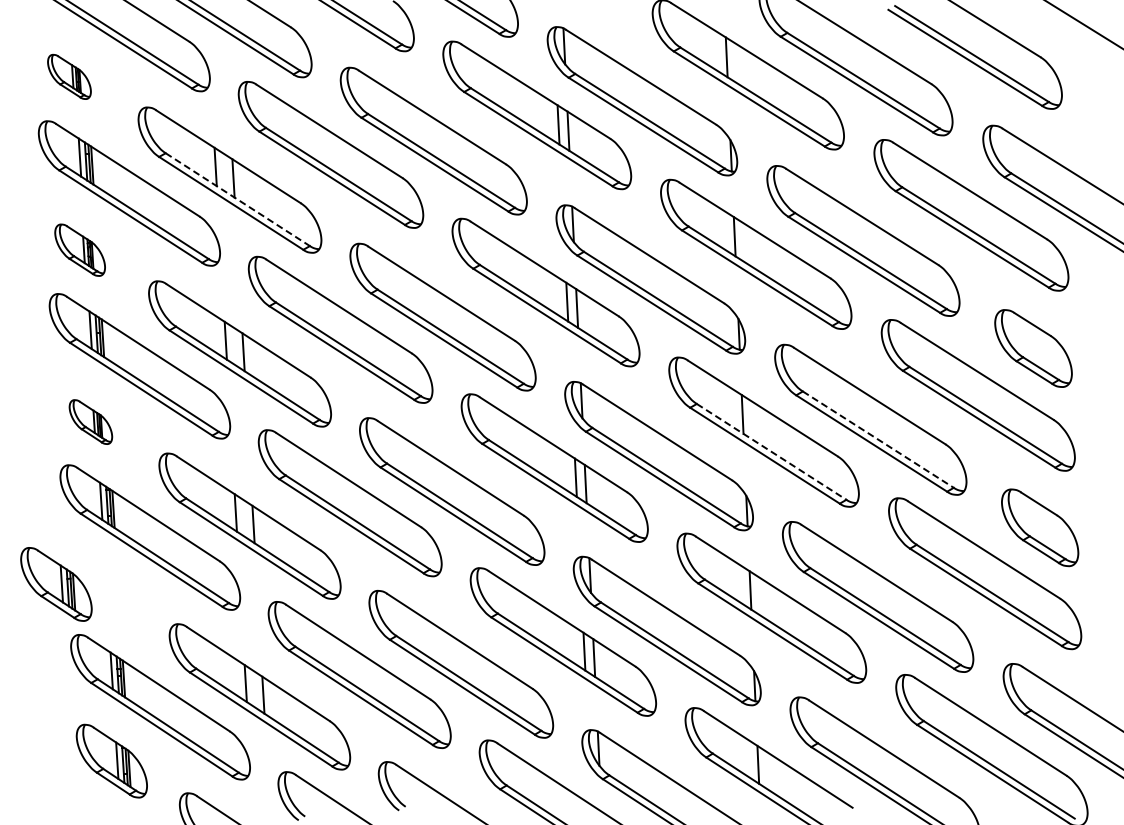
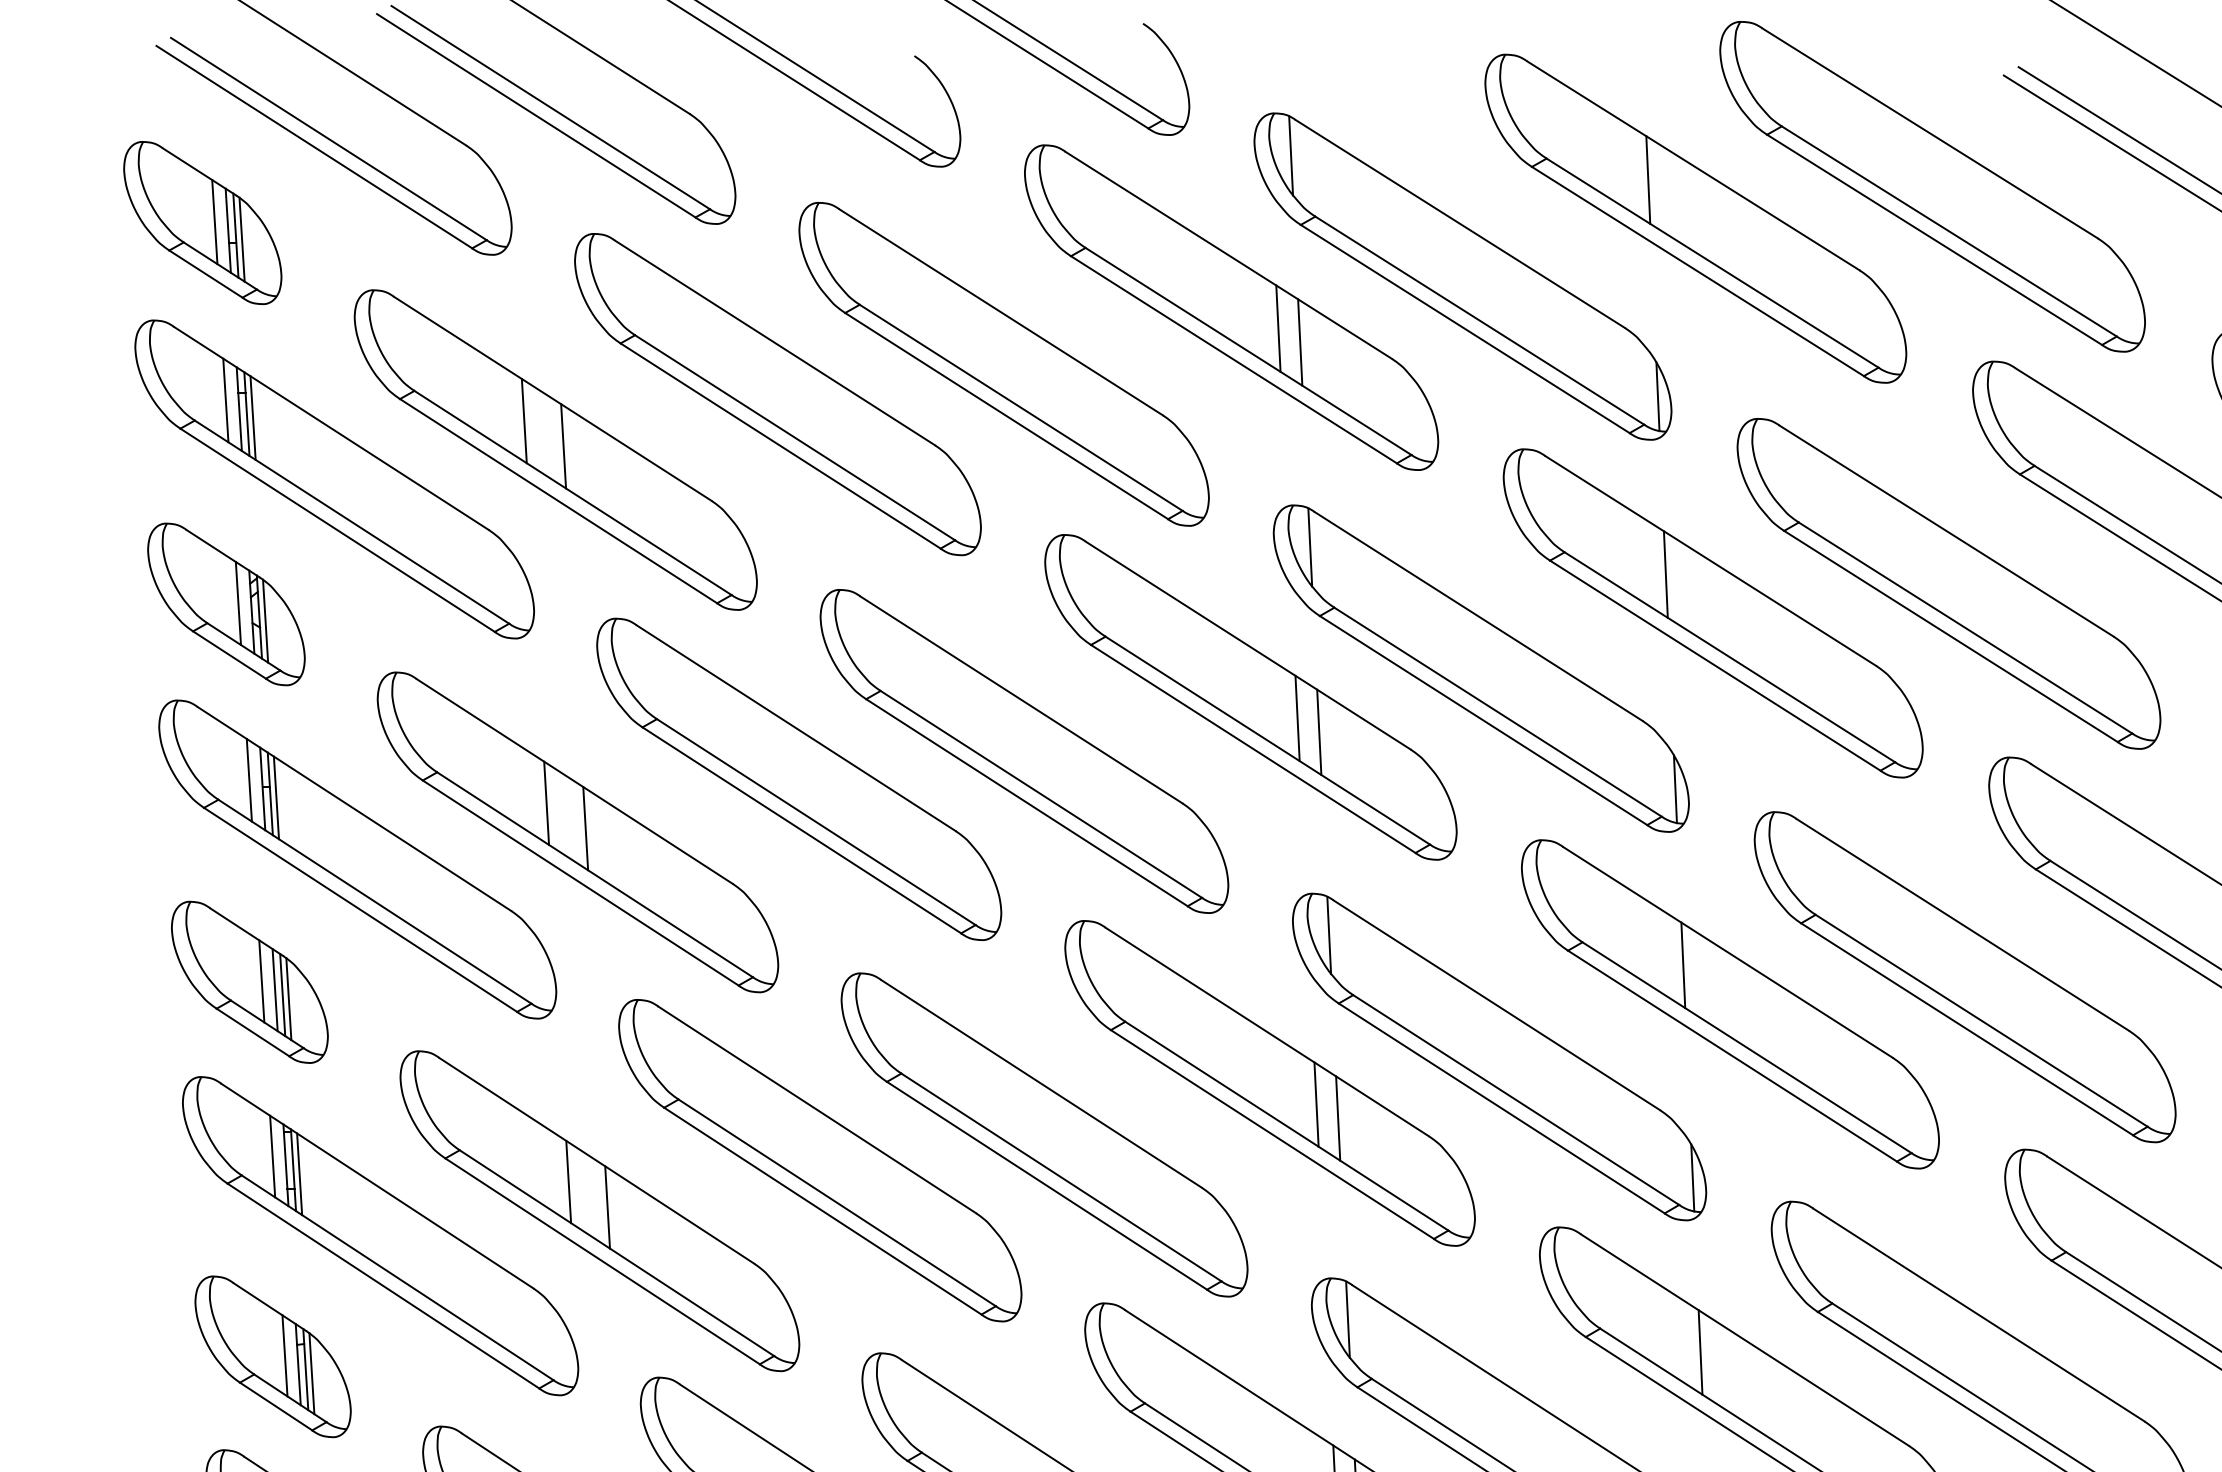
part: (69, 76) -> (202, 222), size x1.67
line: (237, 199) -> (572, 492), dashed -> solid
part: (79, 249) -> (224, 602), size x1.43
part: (90, 421) -> (249, 980), size x1.67
line: (878, 439) -> (1982, 1020), dashed -> solid
line: (771, 451) -> (1746, 1046), dashed -> solid
part: (56, 584) -> (273, 1356), moved

